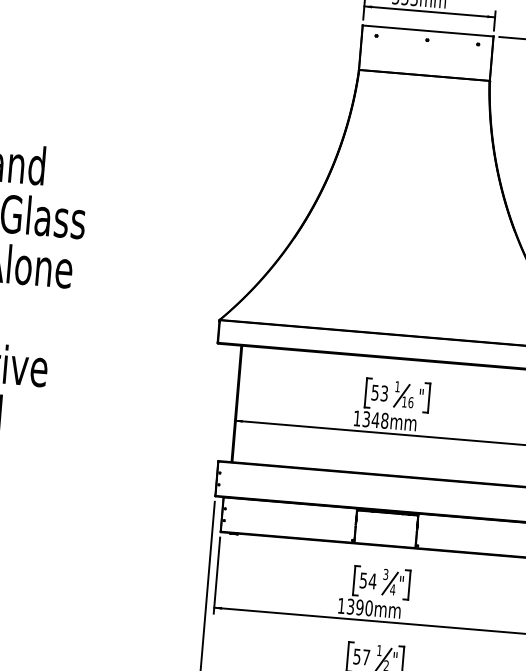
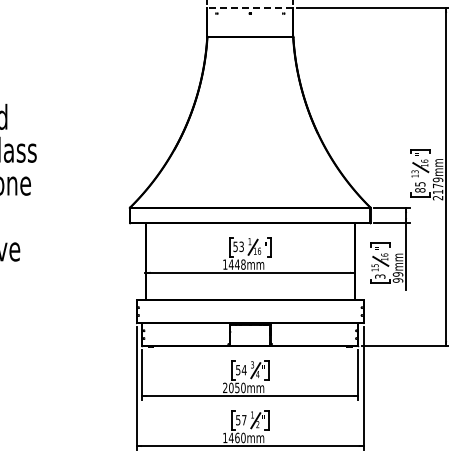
line: (428, 30) -> (250, 7), solid -> dashed
text: (365, 419) -> (230, 264), 1348mm -> 1448mm
text: (351, 606) -> (231, 387), 1390mm -> 2050mm

